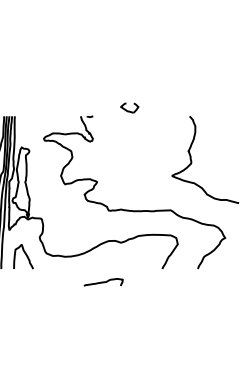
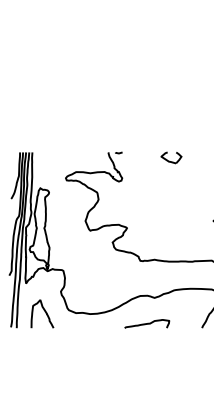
part: (129, 107) -> (171, 157), moved
curve: (103, 282) -> (147, 324), moved

